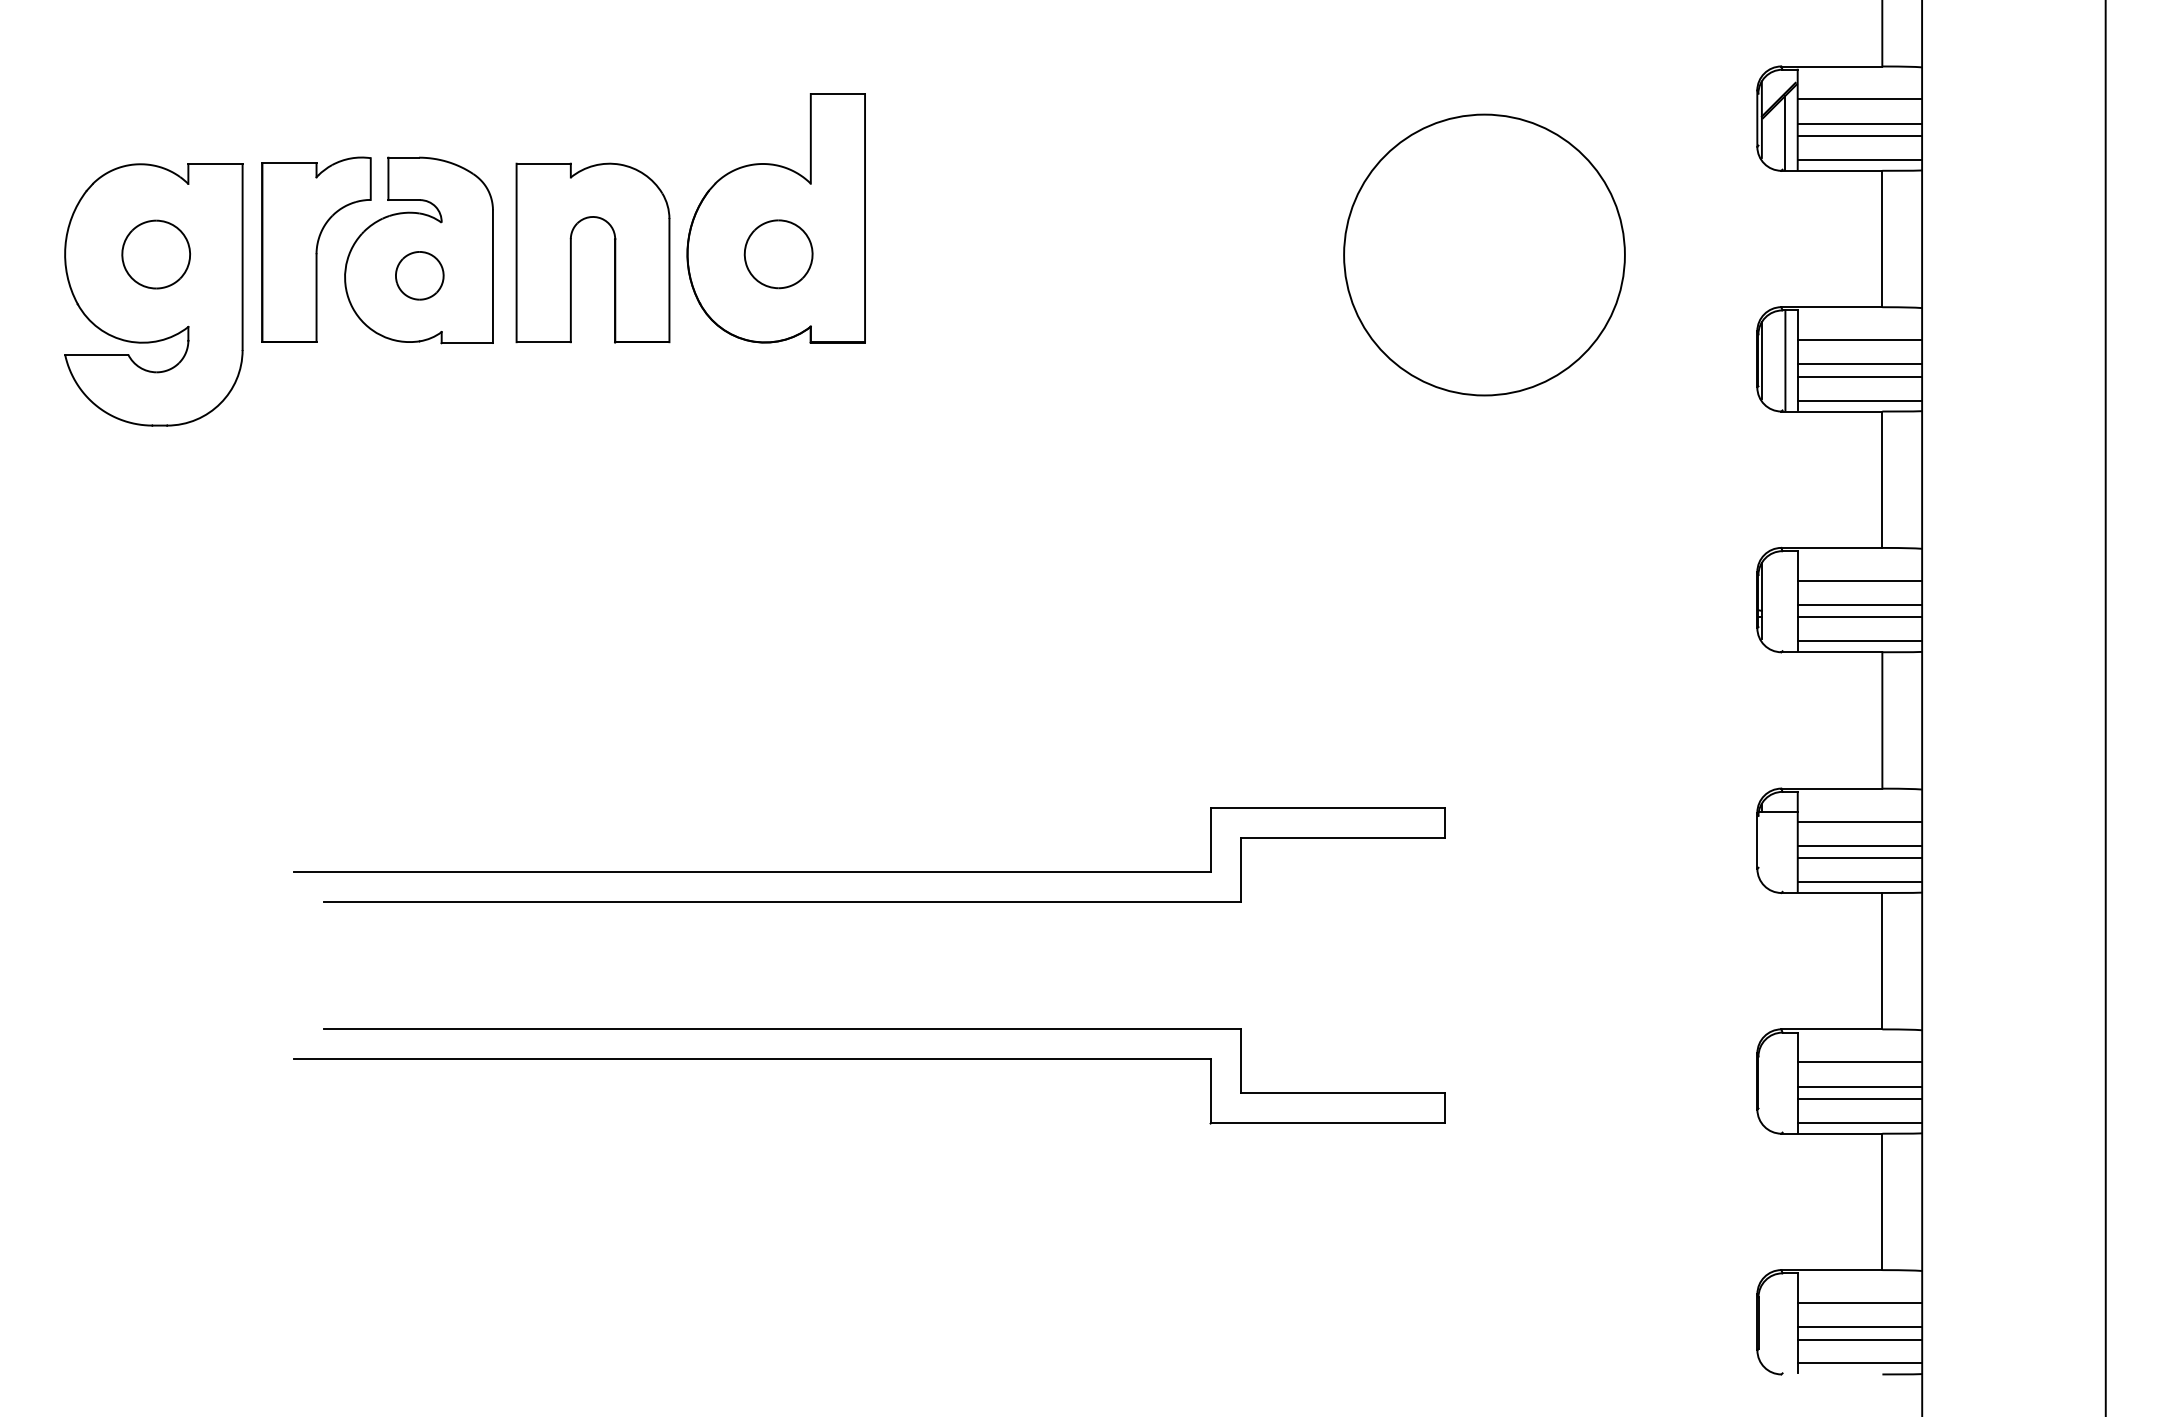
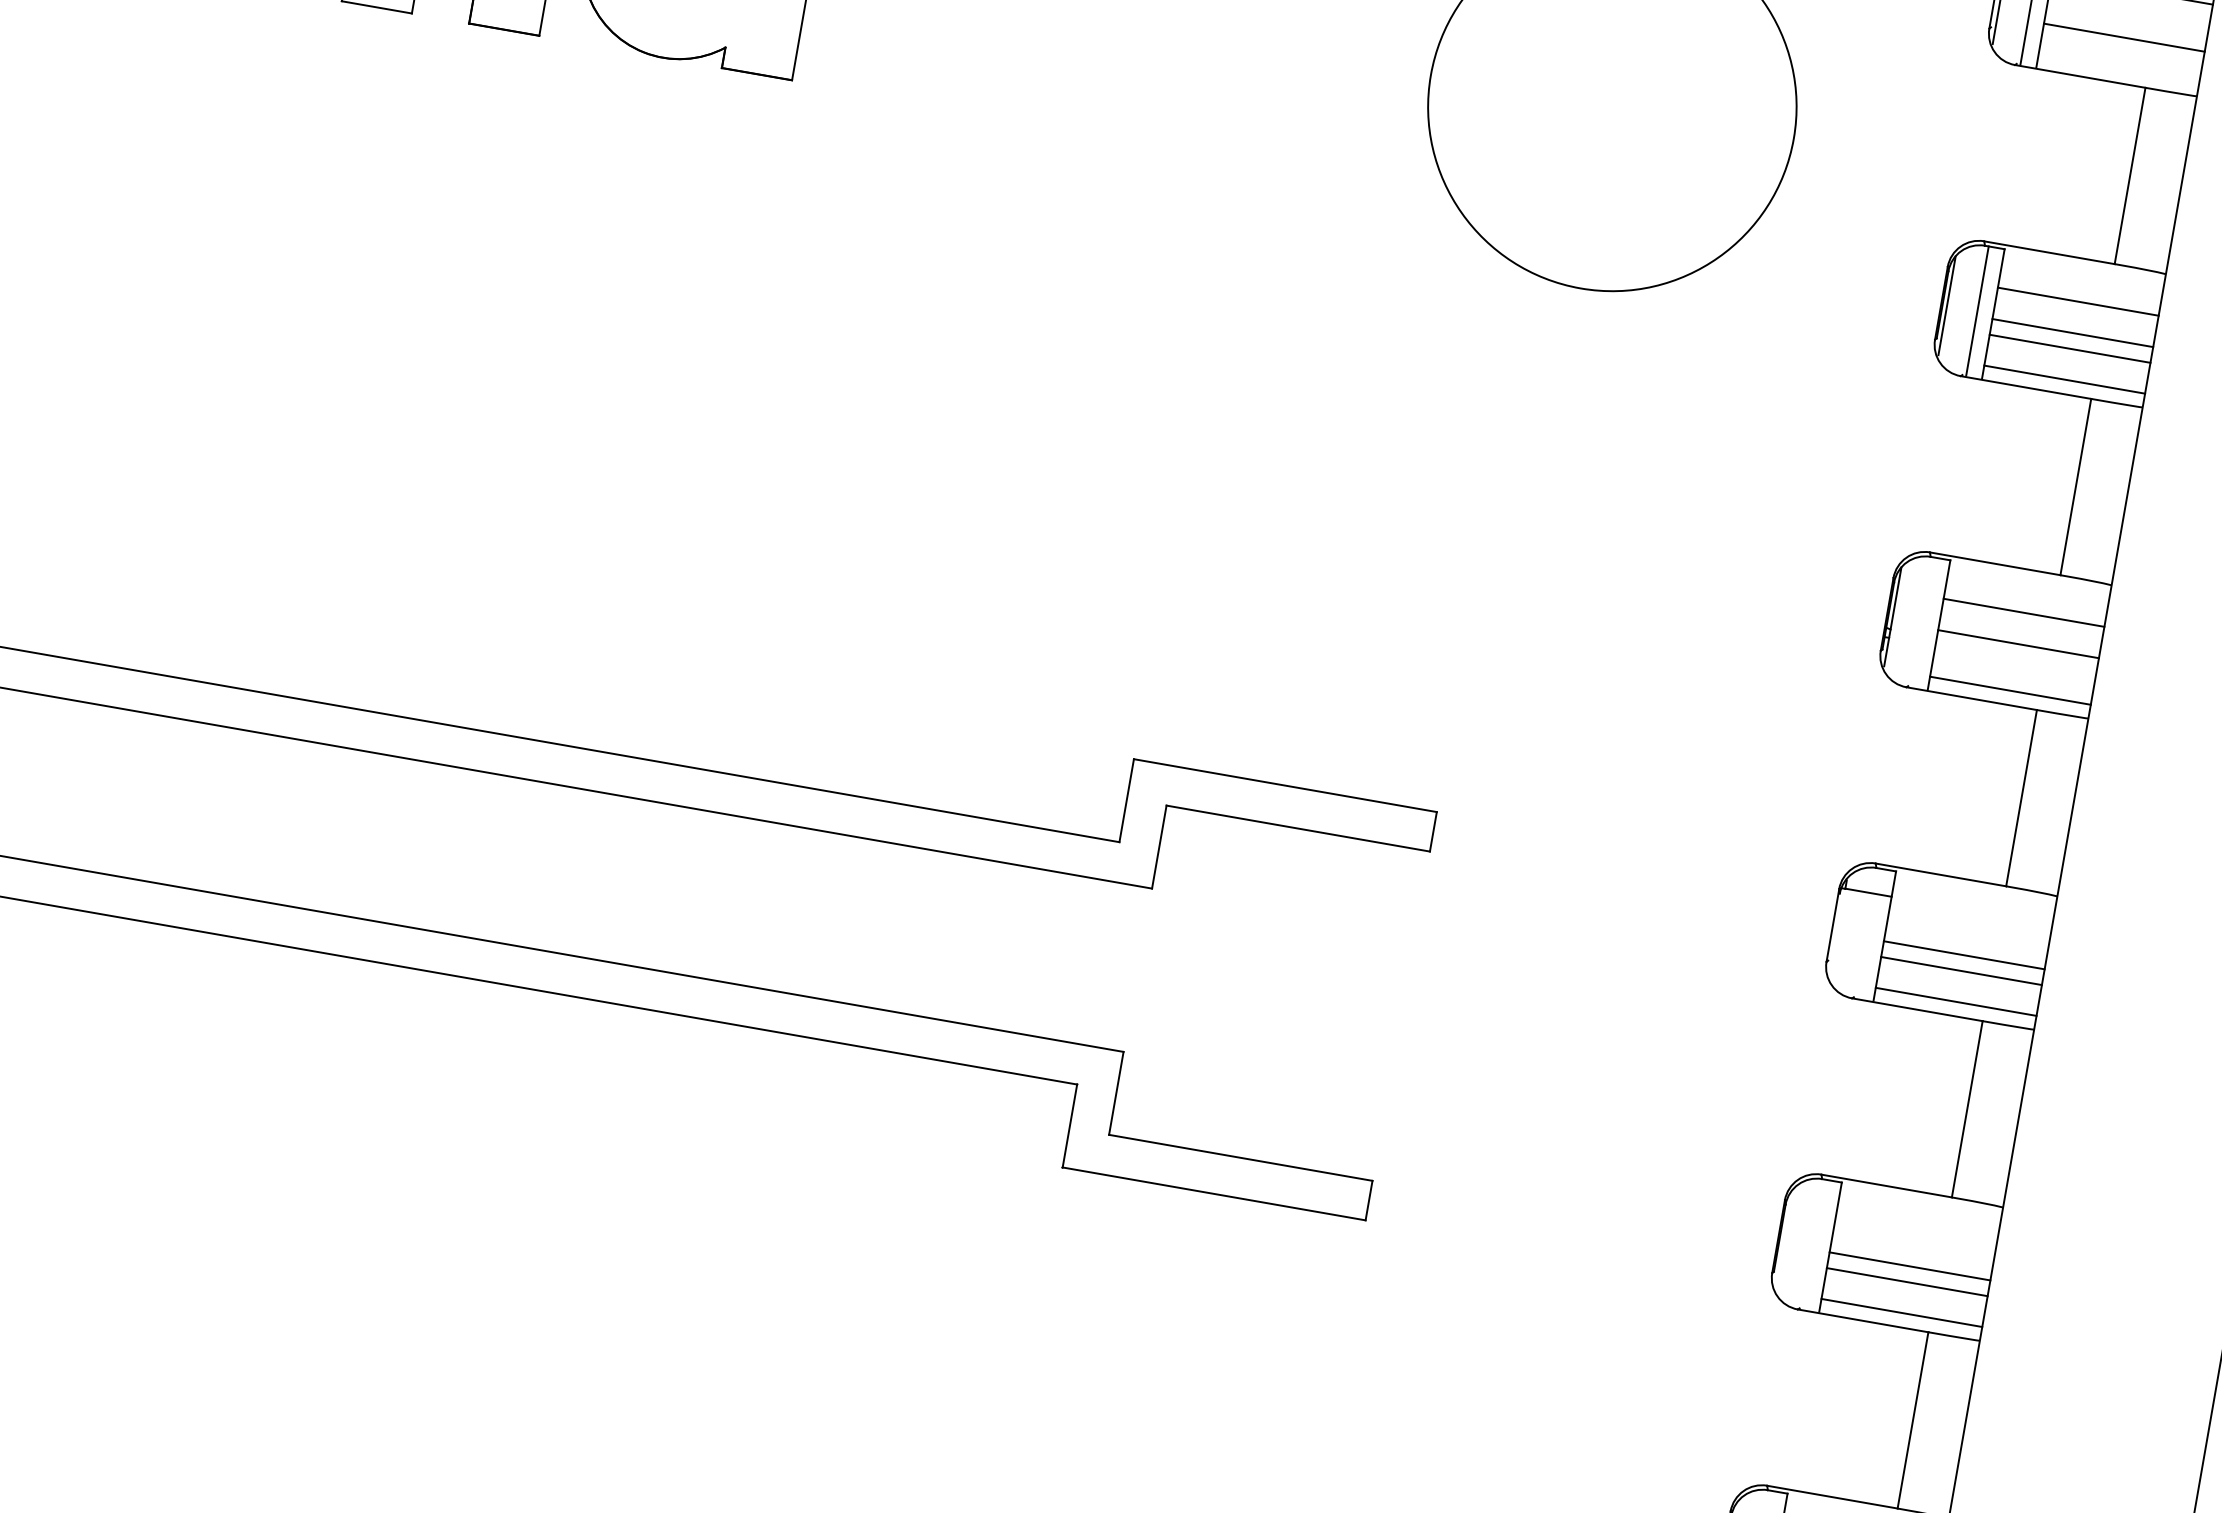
line: (1859, 123) -> (2126, 21), removed
line: (1859, 159) -> (2118, 68), removed
line: (1859, 617) -> (2015, 659), removed
line: (1859, 821) -> (1969, 923), removed
line: (1859, 1062) -> (1914, 1235), removed

